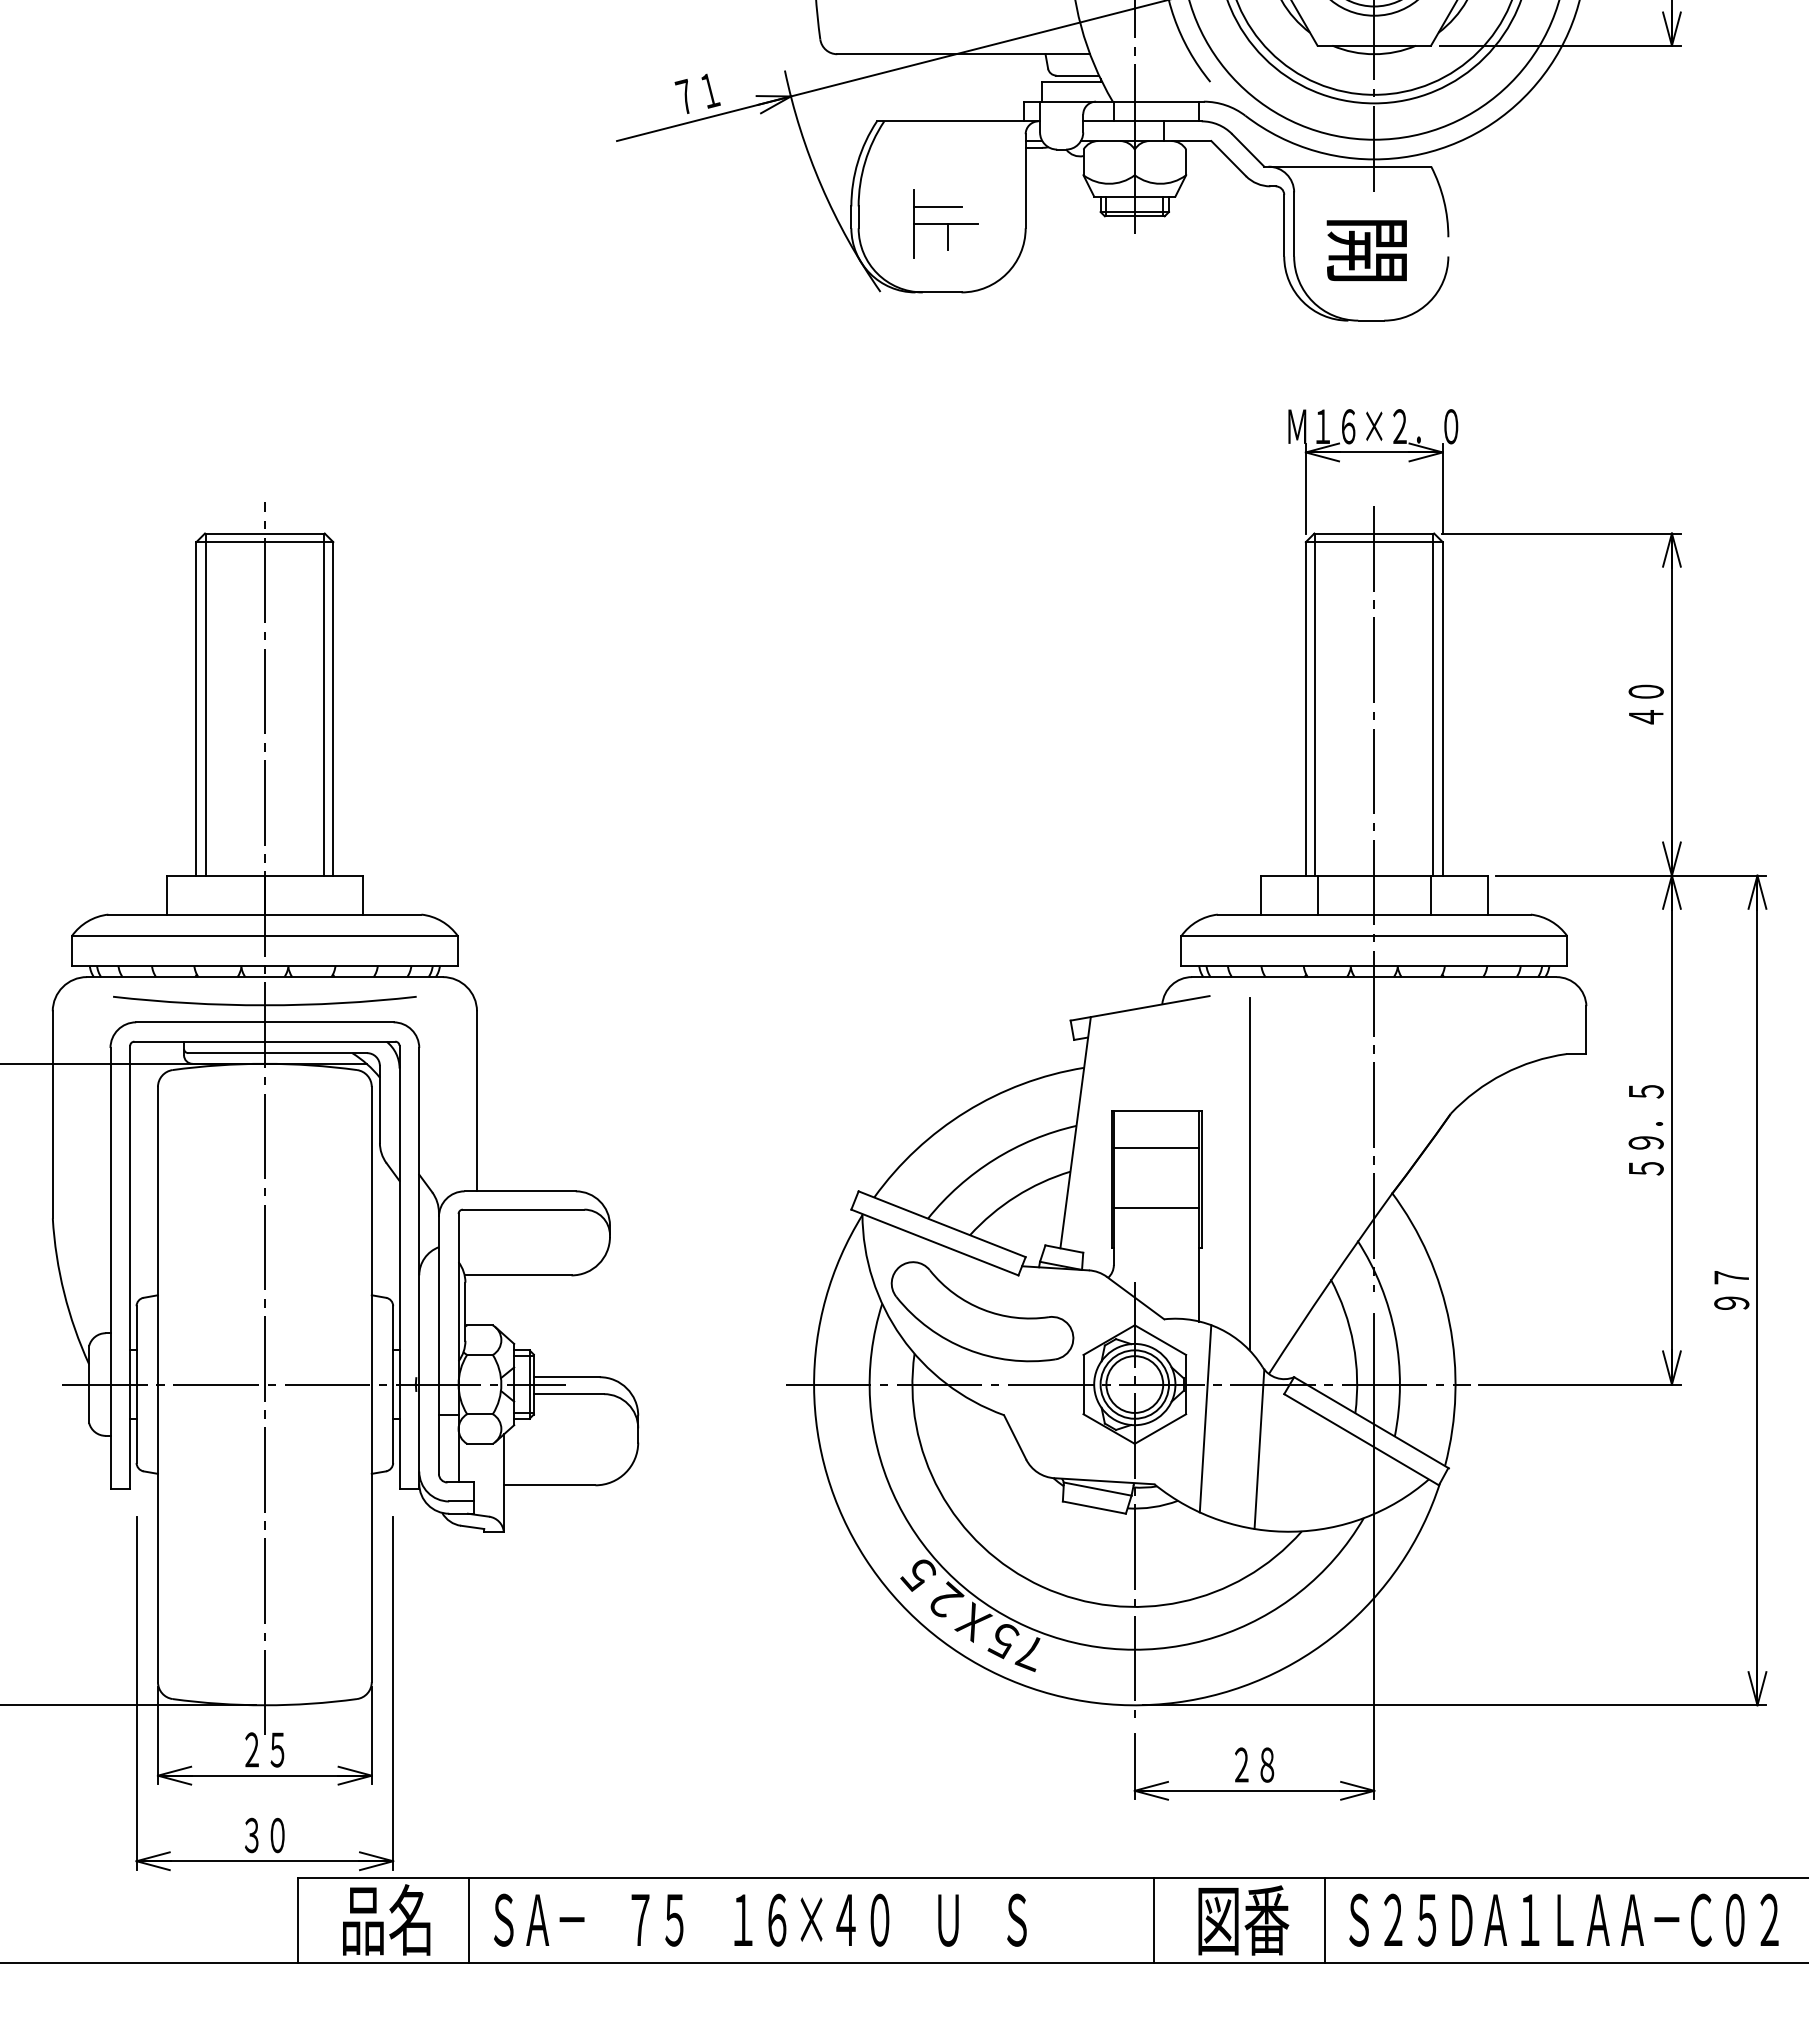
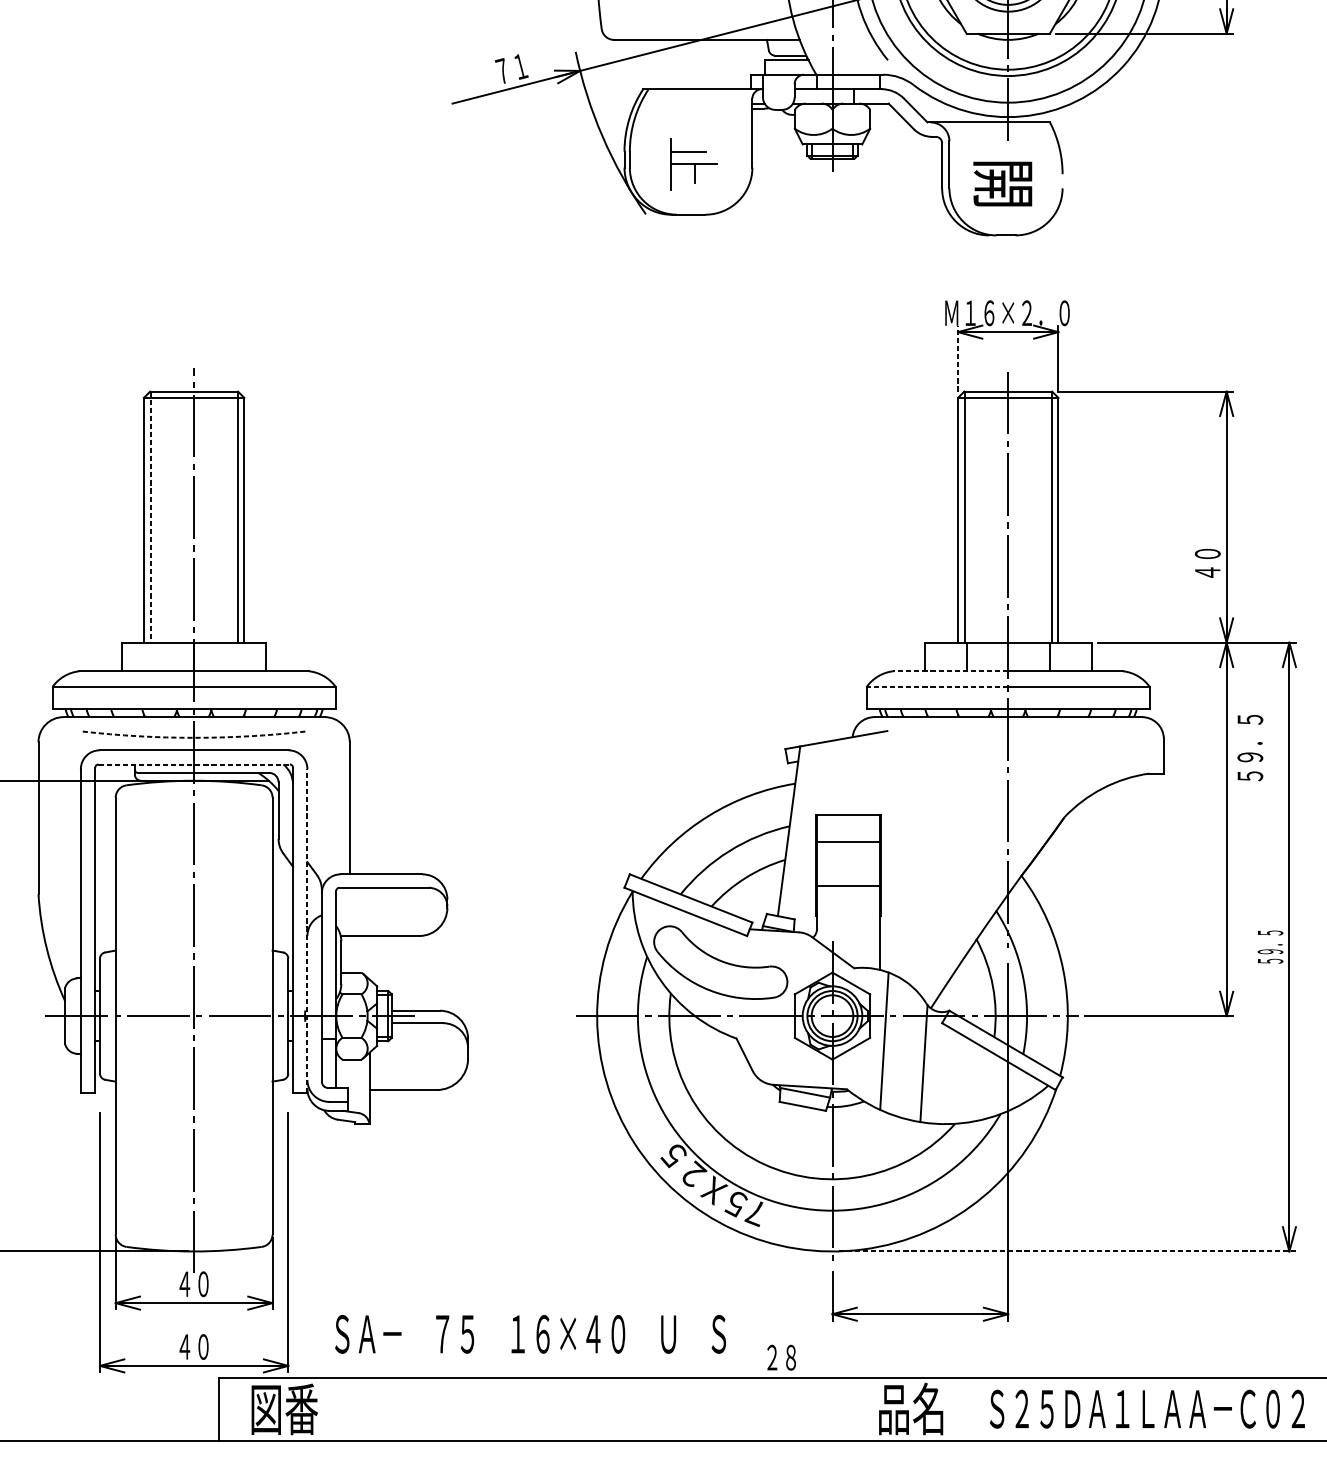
line: (1305, 488) -> (957, 358), solid -> dashed
text: (1645, 704) -> (1207, 563), moved
line: (205, 705) -> (150, 517), solid -> dashed
line: (1295, 914) -> (950, 671), solid -> dashed
line: (1277, 935) -> (937, 686), solid -> dashed
arc: (264, 1005) -> (193, 737), solid -> dashed
line: (265, 1041) -> (194, 764), solid -> dashed
text: (1645, 1130) -> (1249, 748), moved
line: (1249, 1173) -> (916, 861), removed
line: (419, 1268) -> (307, 930), solid -> dashed
text: (1731, 1290) -> (1270, 947), ９７ -> ５９．５
line: (1455, 1705) -> (1067, 1251), solid -> dashed
text: (264, 1749) -> (193, 1283), ２５ -> ４０
text: (1254, 1764) -> (781, 1357), moved
text: (252, 1835) -> (185, 1347), ３０ -> ４０
text: (388, 1919) -> (284, 1408), 品名 -> 図番
text: (760, 1919) -> (530, 1333), moved
text: (1243, 1919) -> (912, 1408), 図番 -> 品名
line: (469, 1920) -> (344, 1409), removed
line: (1153, 1920) -> (846, 1409), removed
line: (1324, 1920) -> (971, 1409), removed

